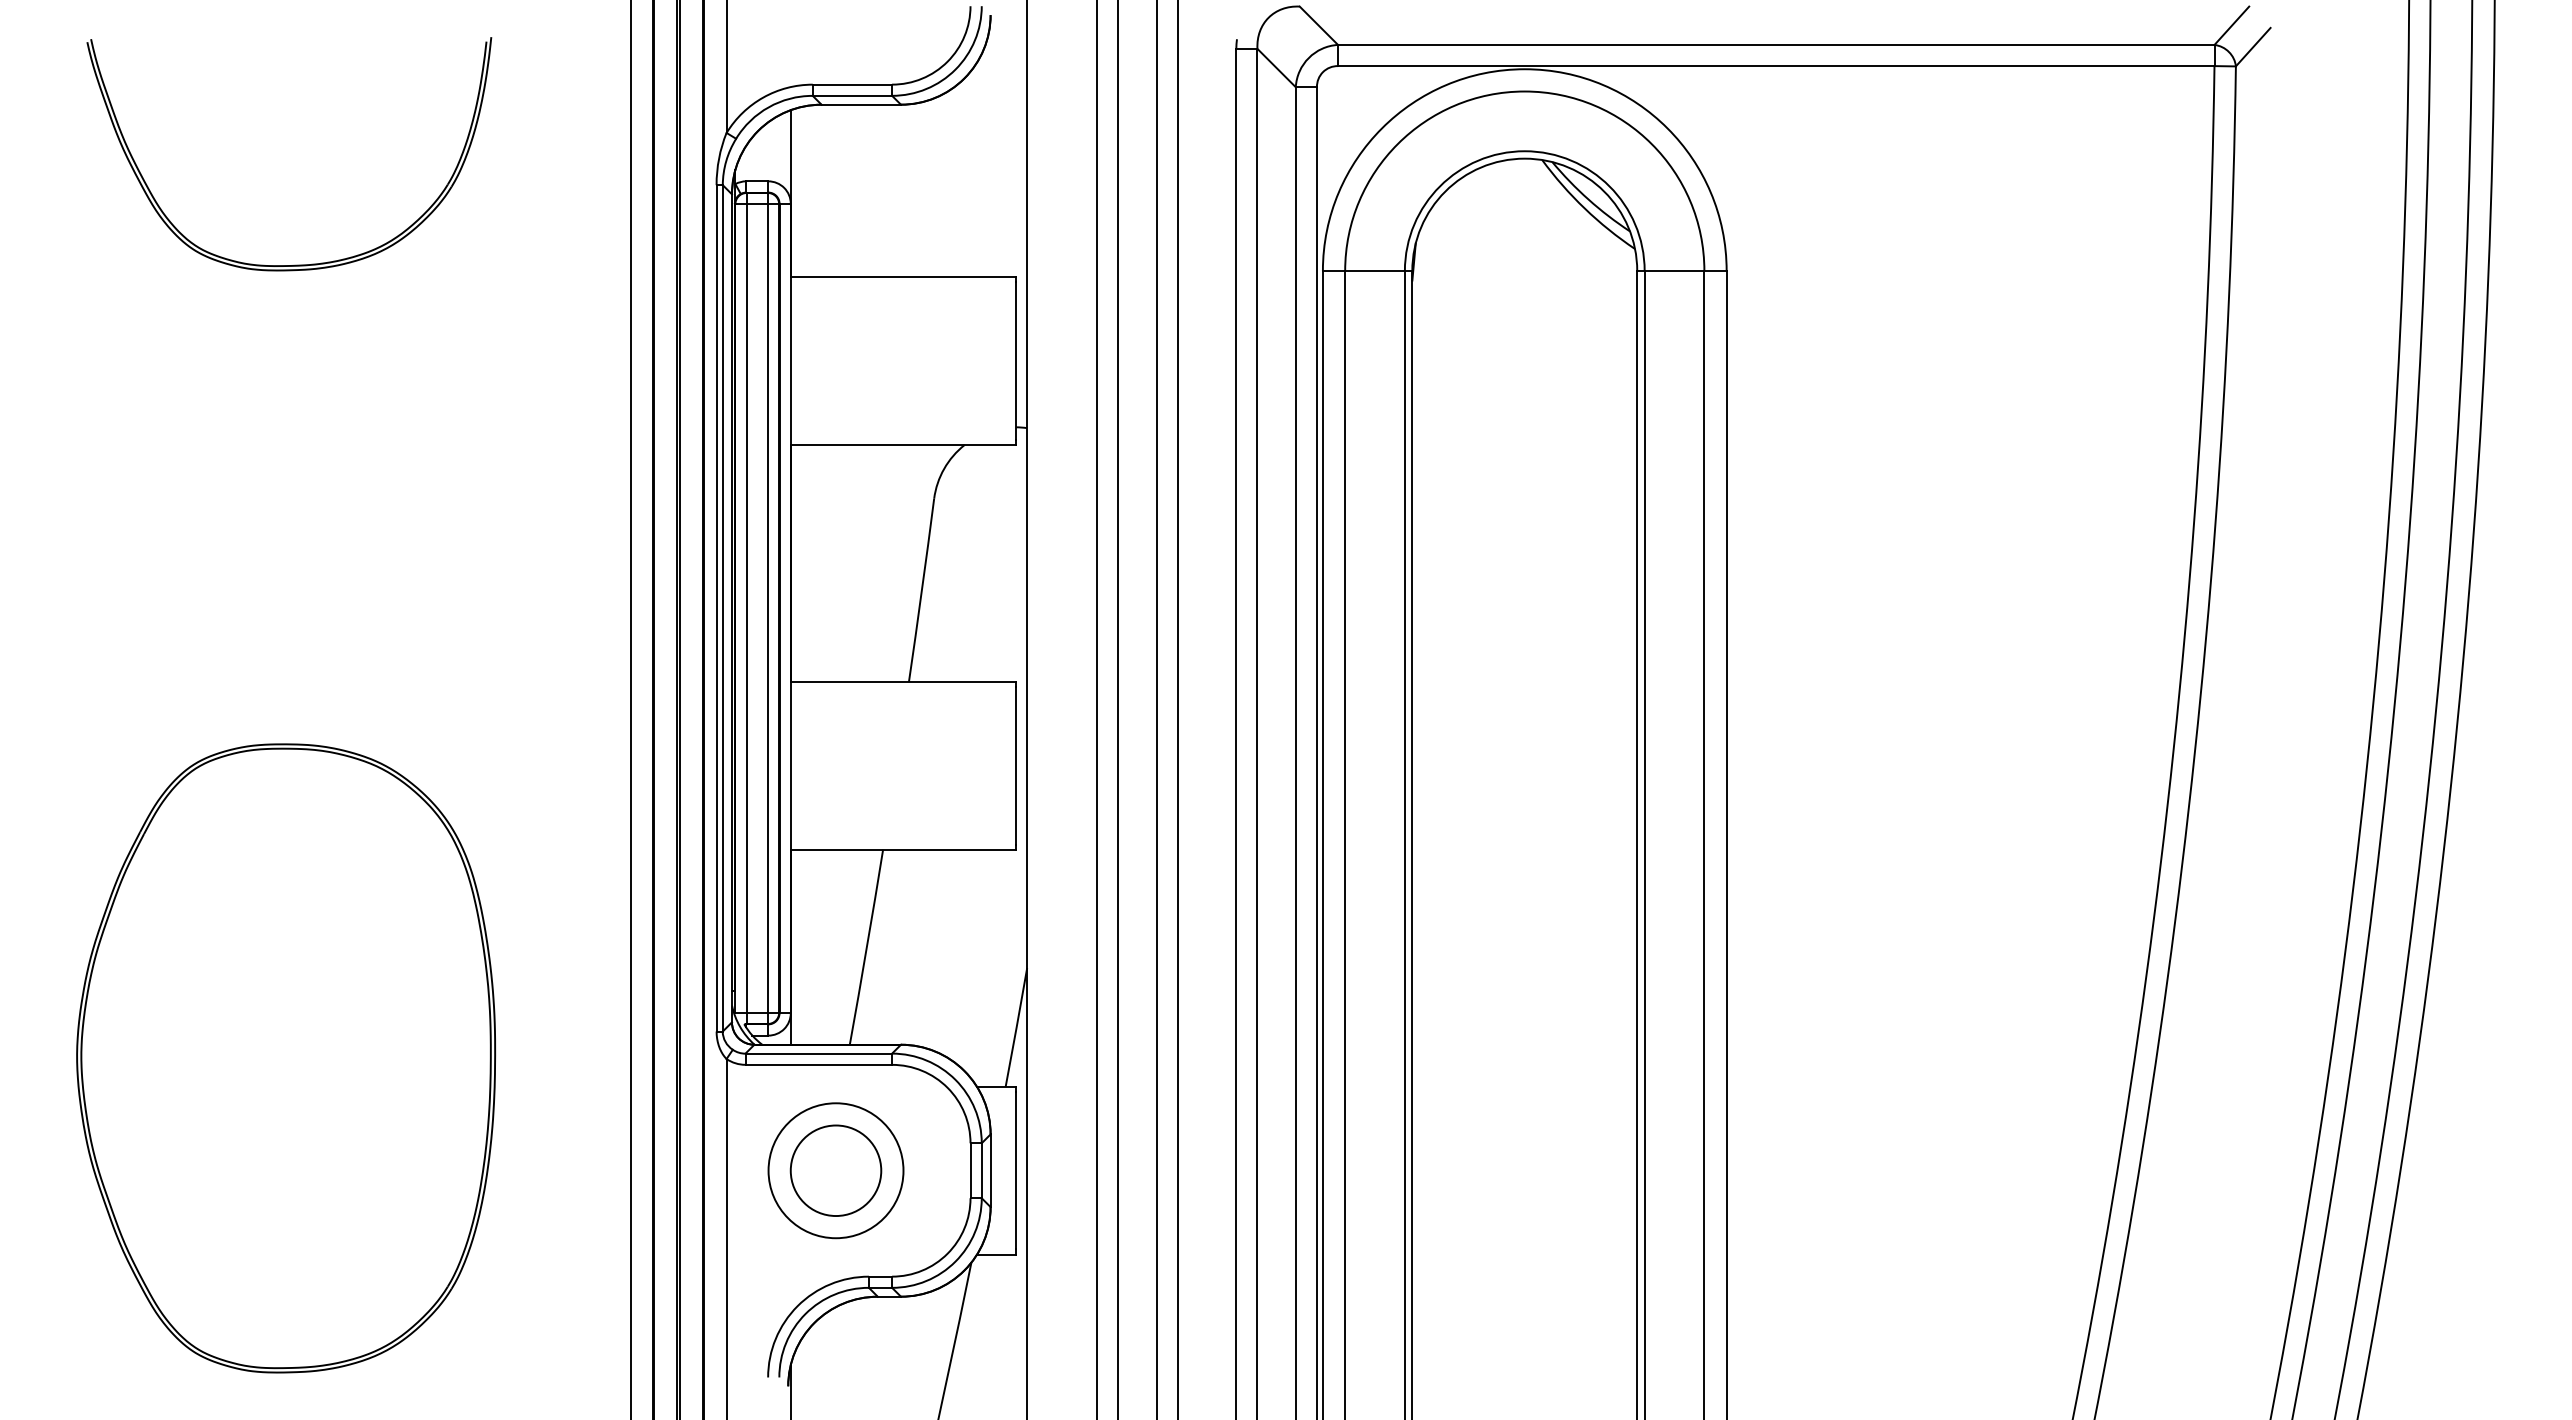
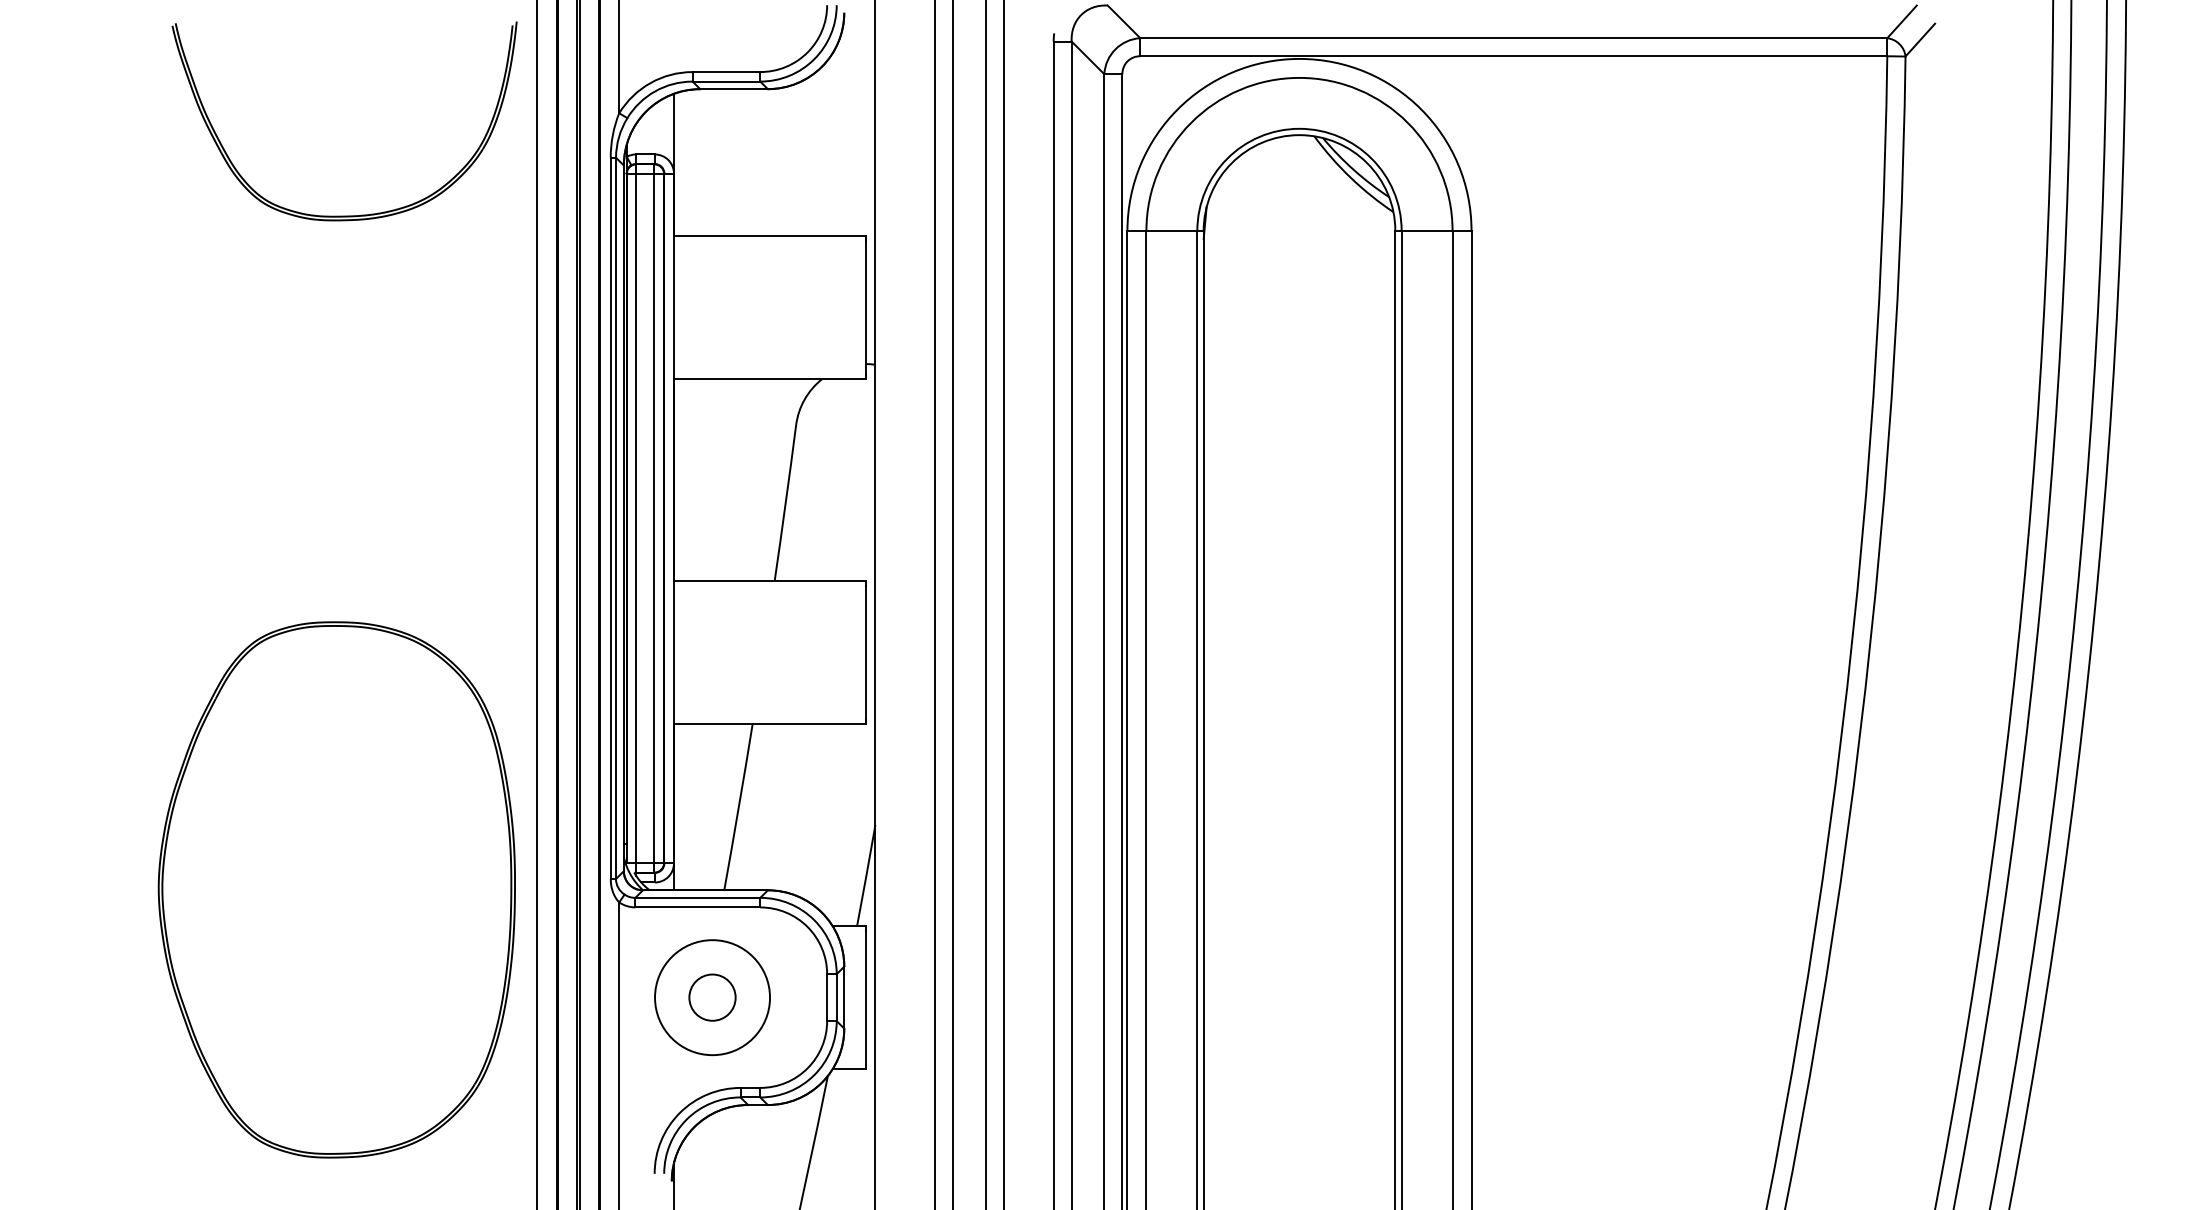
part: (289, 264) -> (344, 215), moved
part: (285, 1057) -> (336, 889), moved
circle: (836, 1170) -> (712, 997), size x0.6

